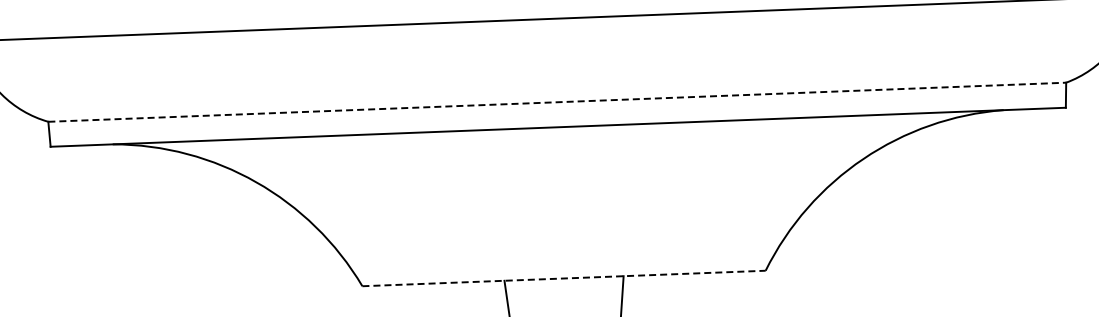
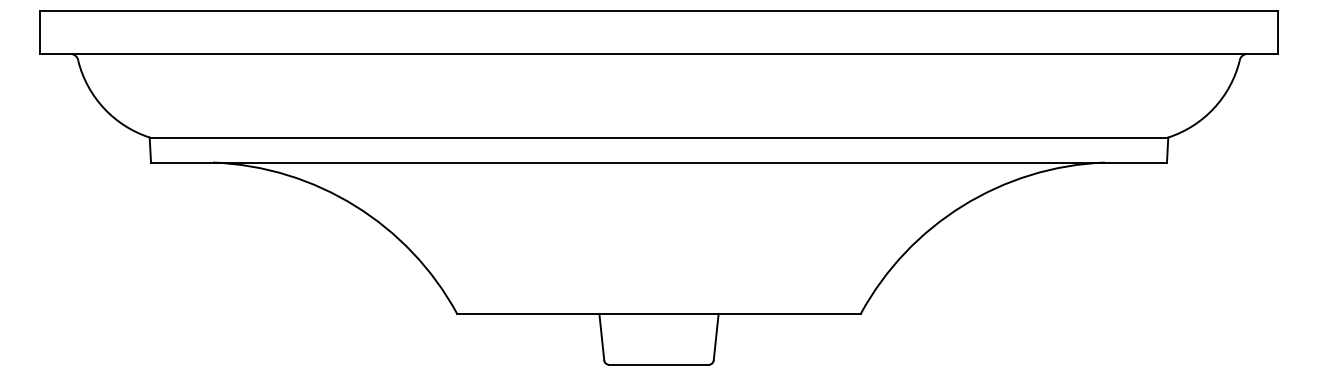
line: (557, 102) -> (659, 137), dashed -> solid
line: (563, 278) -> (658, 313), dashed -> solid

